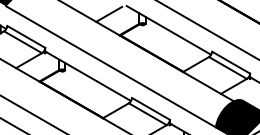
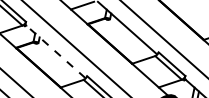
line: (88, 76) -> (55, 51), solid -> dashed

